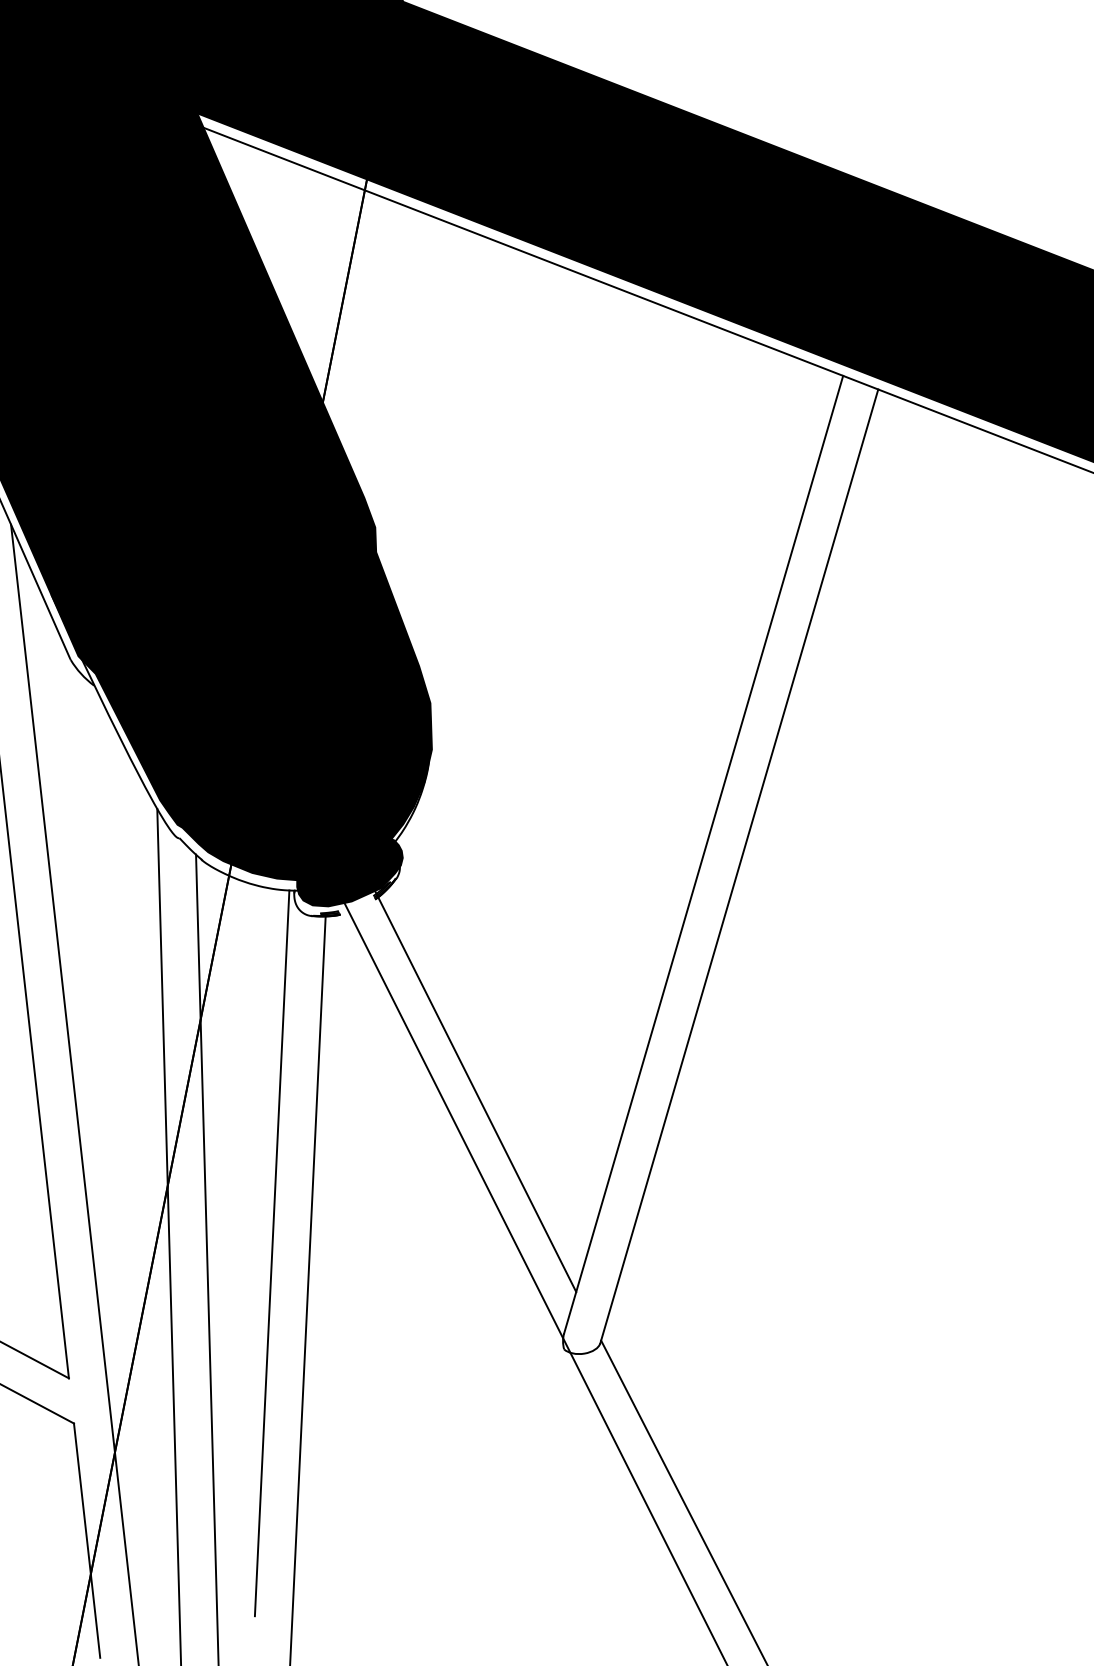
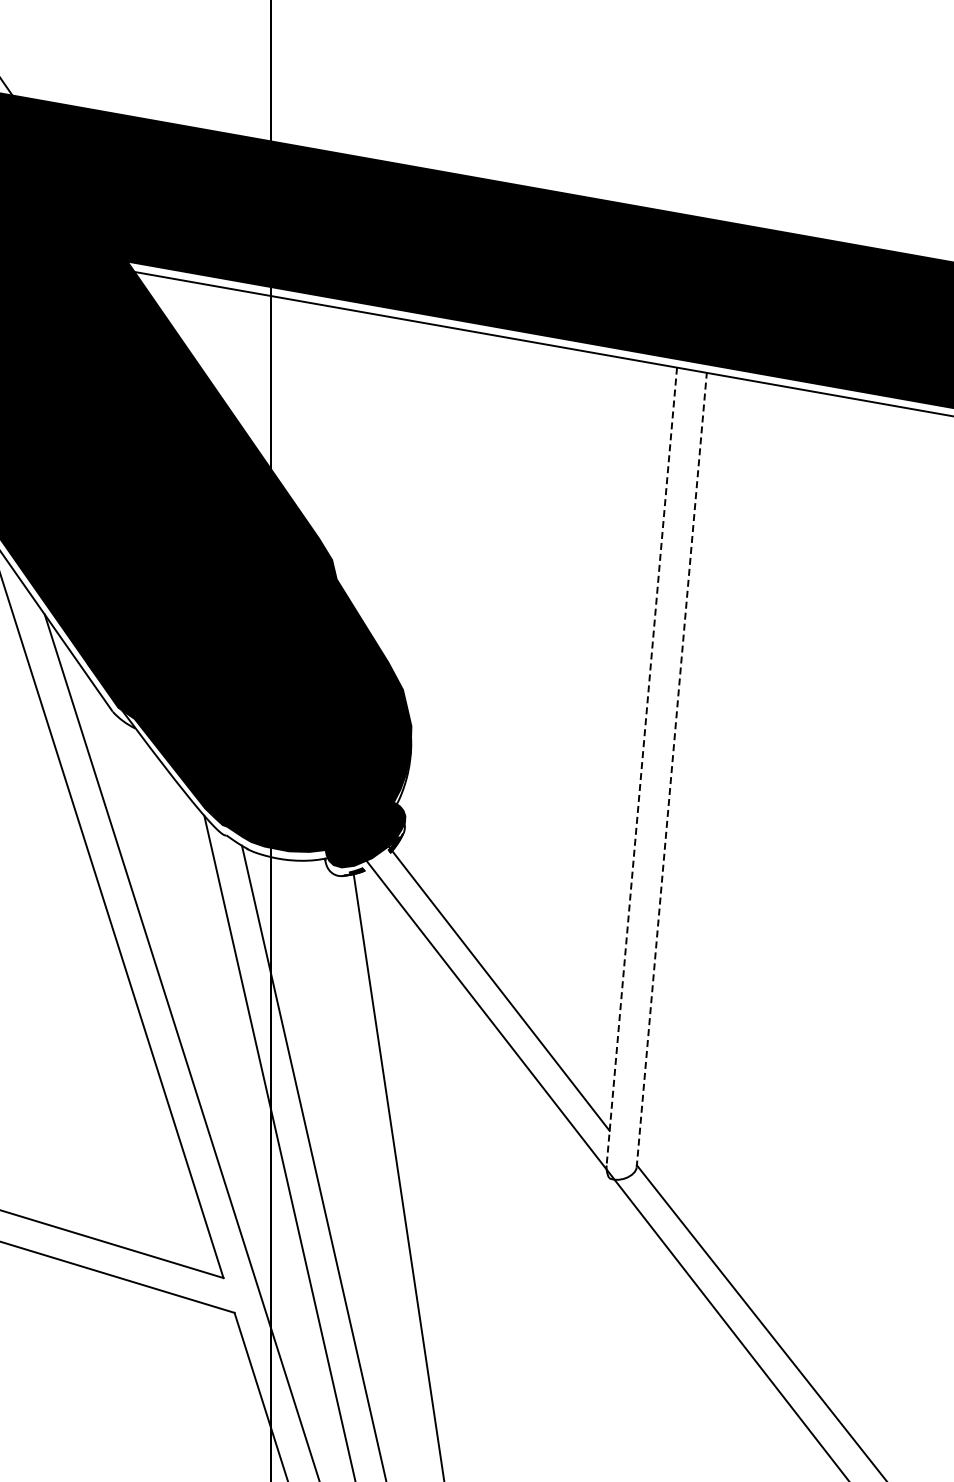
line: (703, 855) -> (641, 767), solid -> dashed
line: (738, 866) -> (671, 770), solid -> dashed
line: (272, 1252) -> (364, 1147), removed

